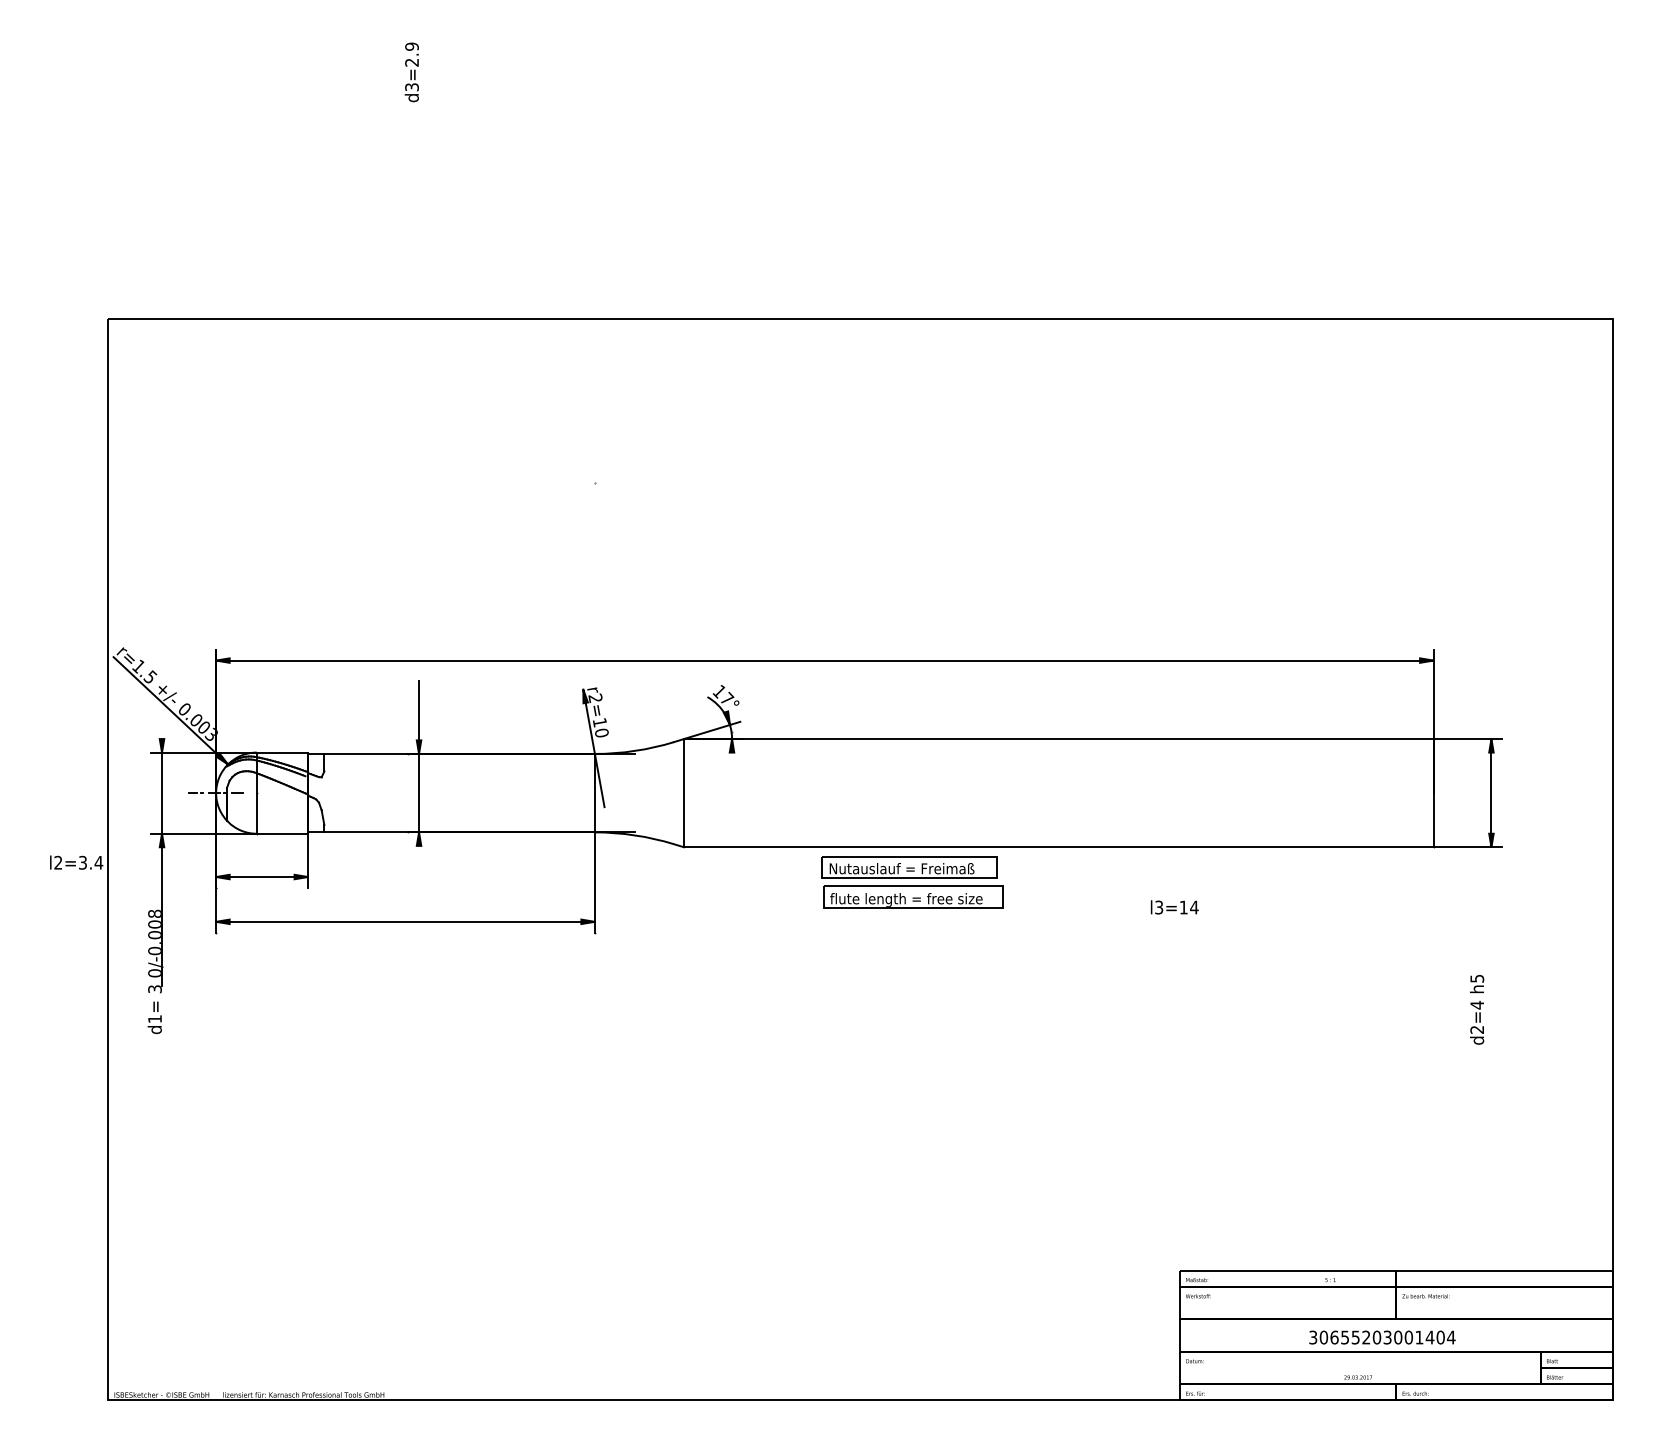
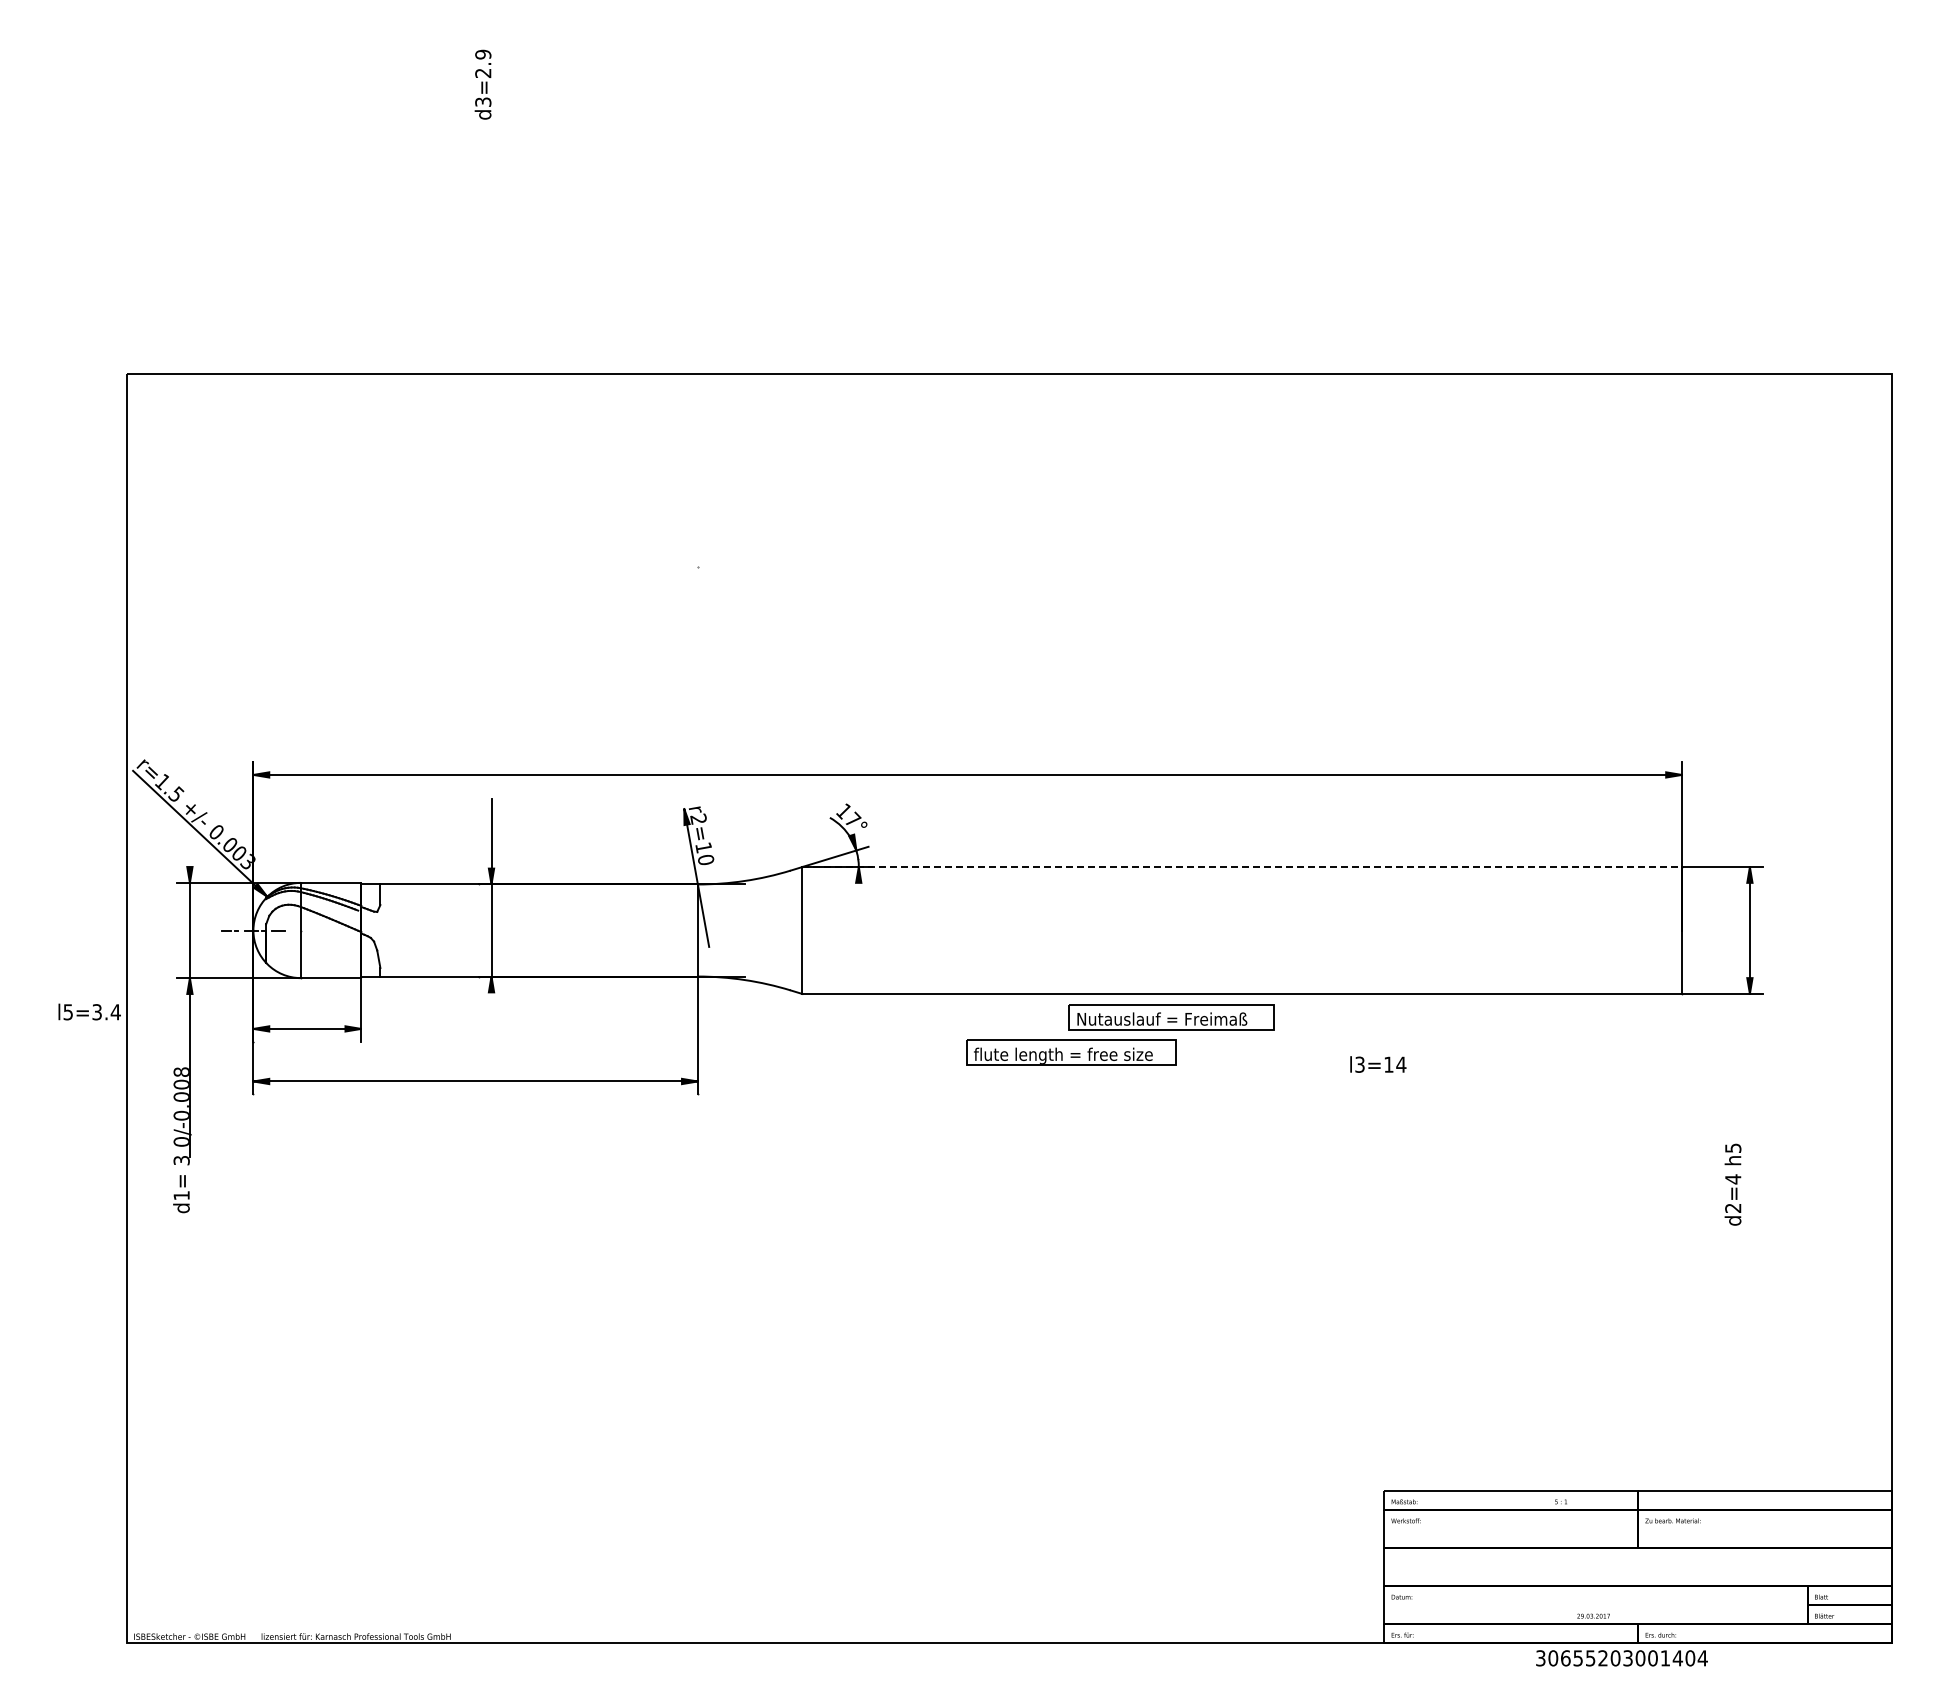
line: (1059, 739) -> (1242, 867), solid -> dashed
text: (57, 863) -> (67, 1012), l2=3.4 -> l5=3.4
part: (909, 867) -> (1171, 1017), moved
text: (1382, 1337) -> (1621, 1658), moved

